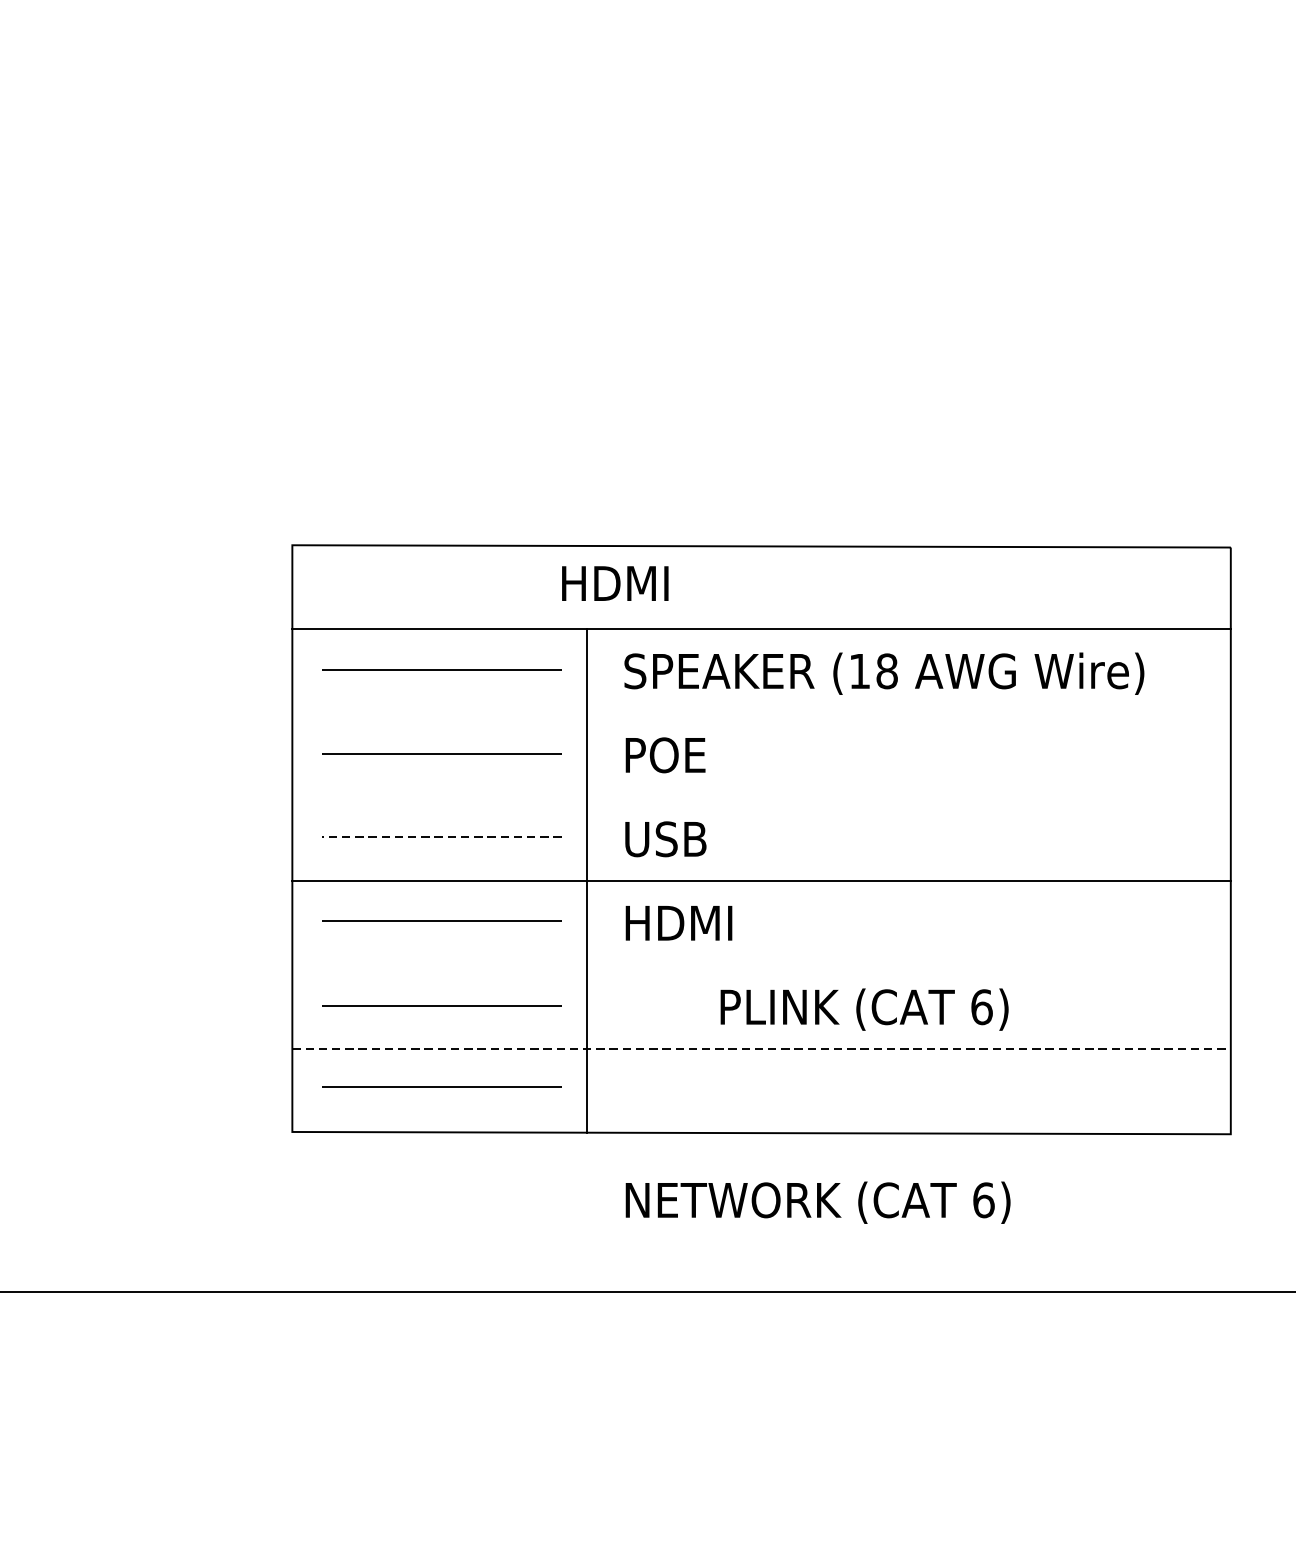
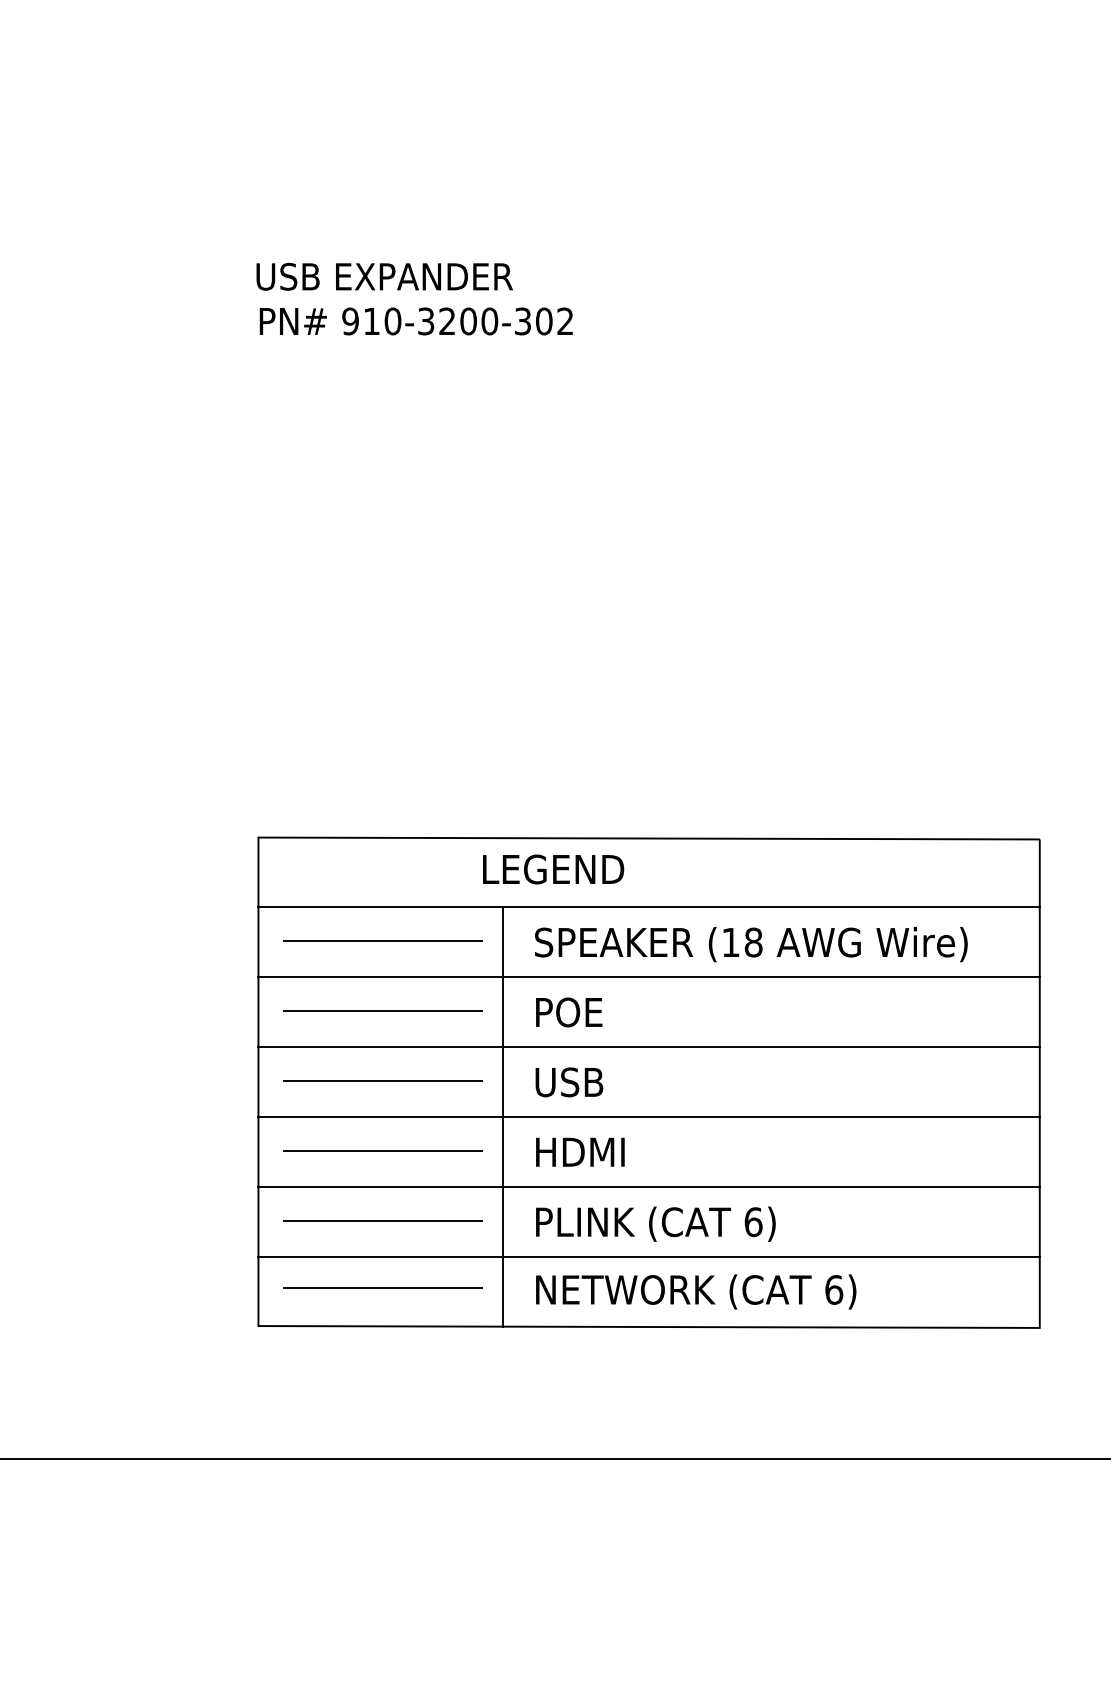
text: (649, 583) -> (555, 869), HDMI -> LEGEND
line: (760, 713) -> (648, 977), added
line: (760, 797) -> (648, 1047), added
line: (441, 837) -> (382, 1080), dashed -> solid
line: (760, 965) -> (648, 1187), added
text: (864, 1008) -> (655, 1223), moved
line: (762, 1049) -> (649, 1257), dashed -> solid
text: (818, 1202) -> (696, 1291), moved

